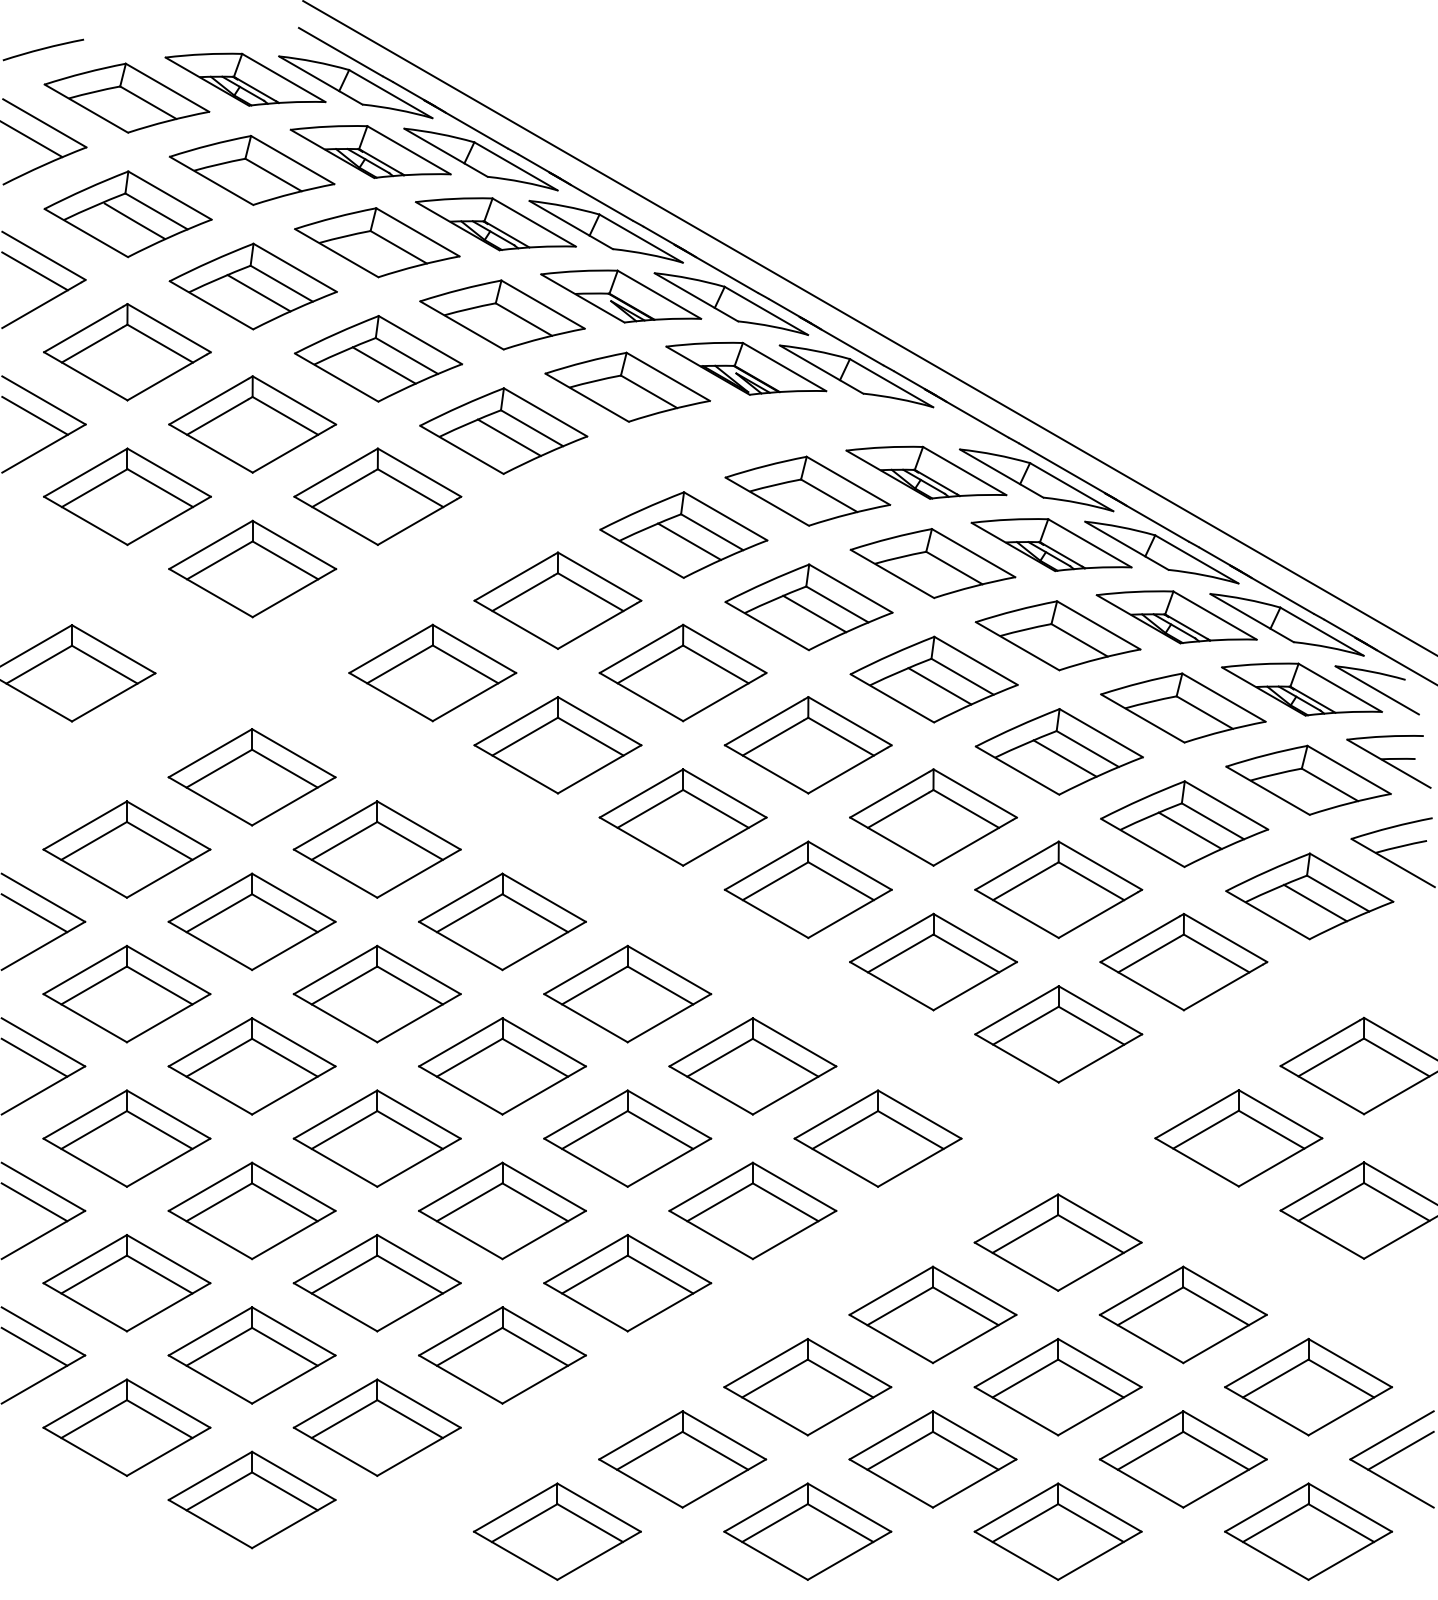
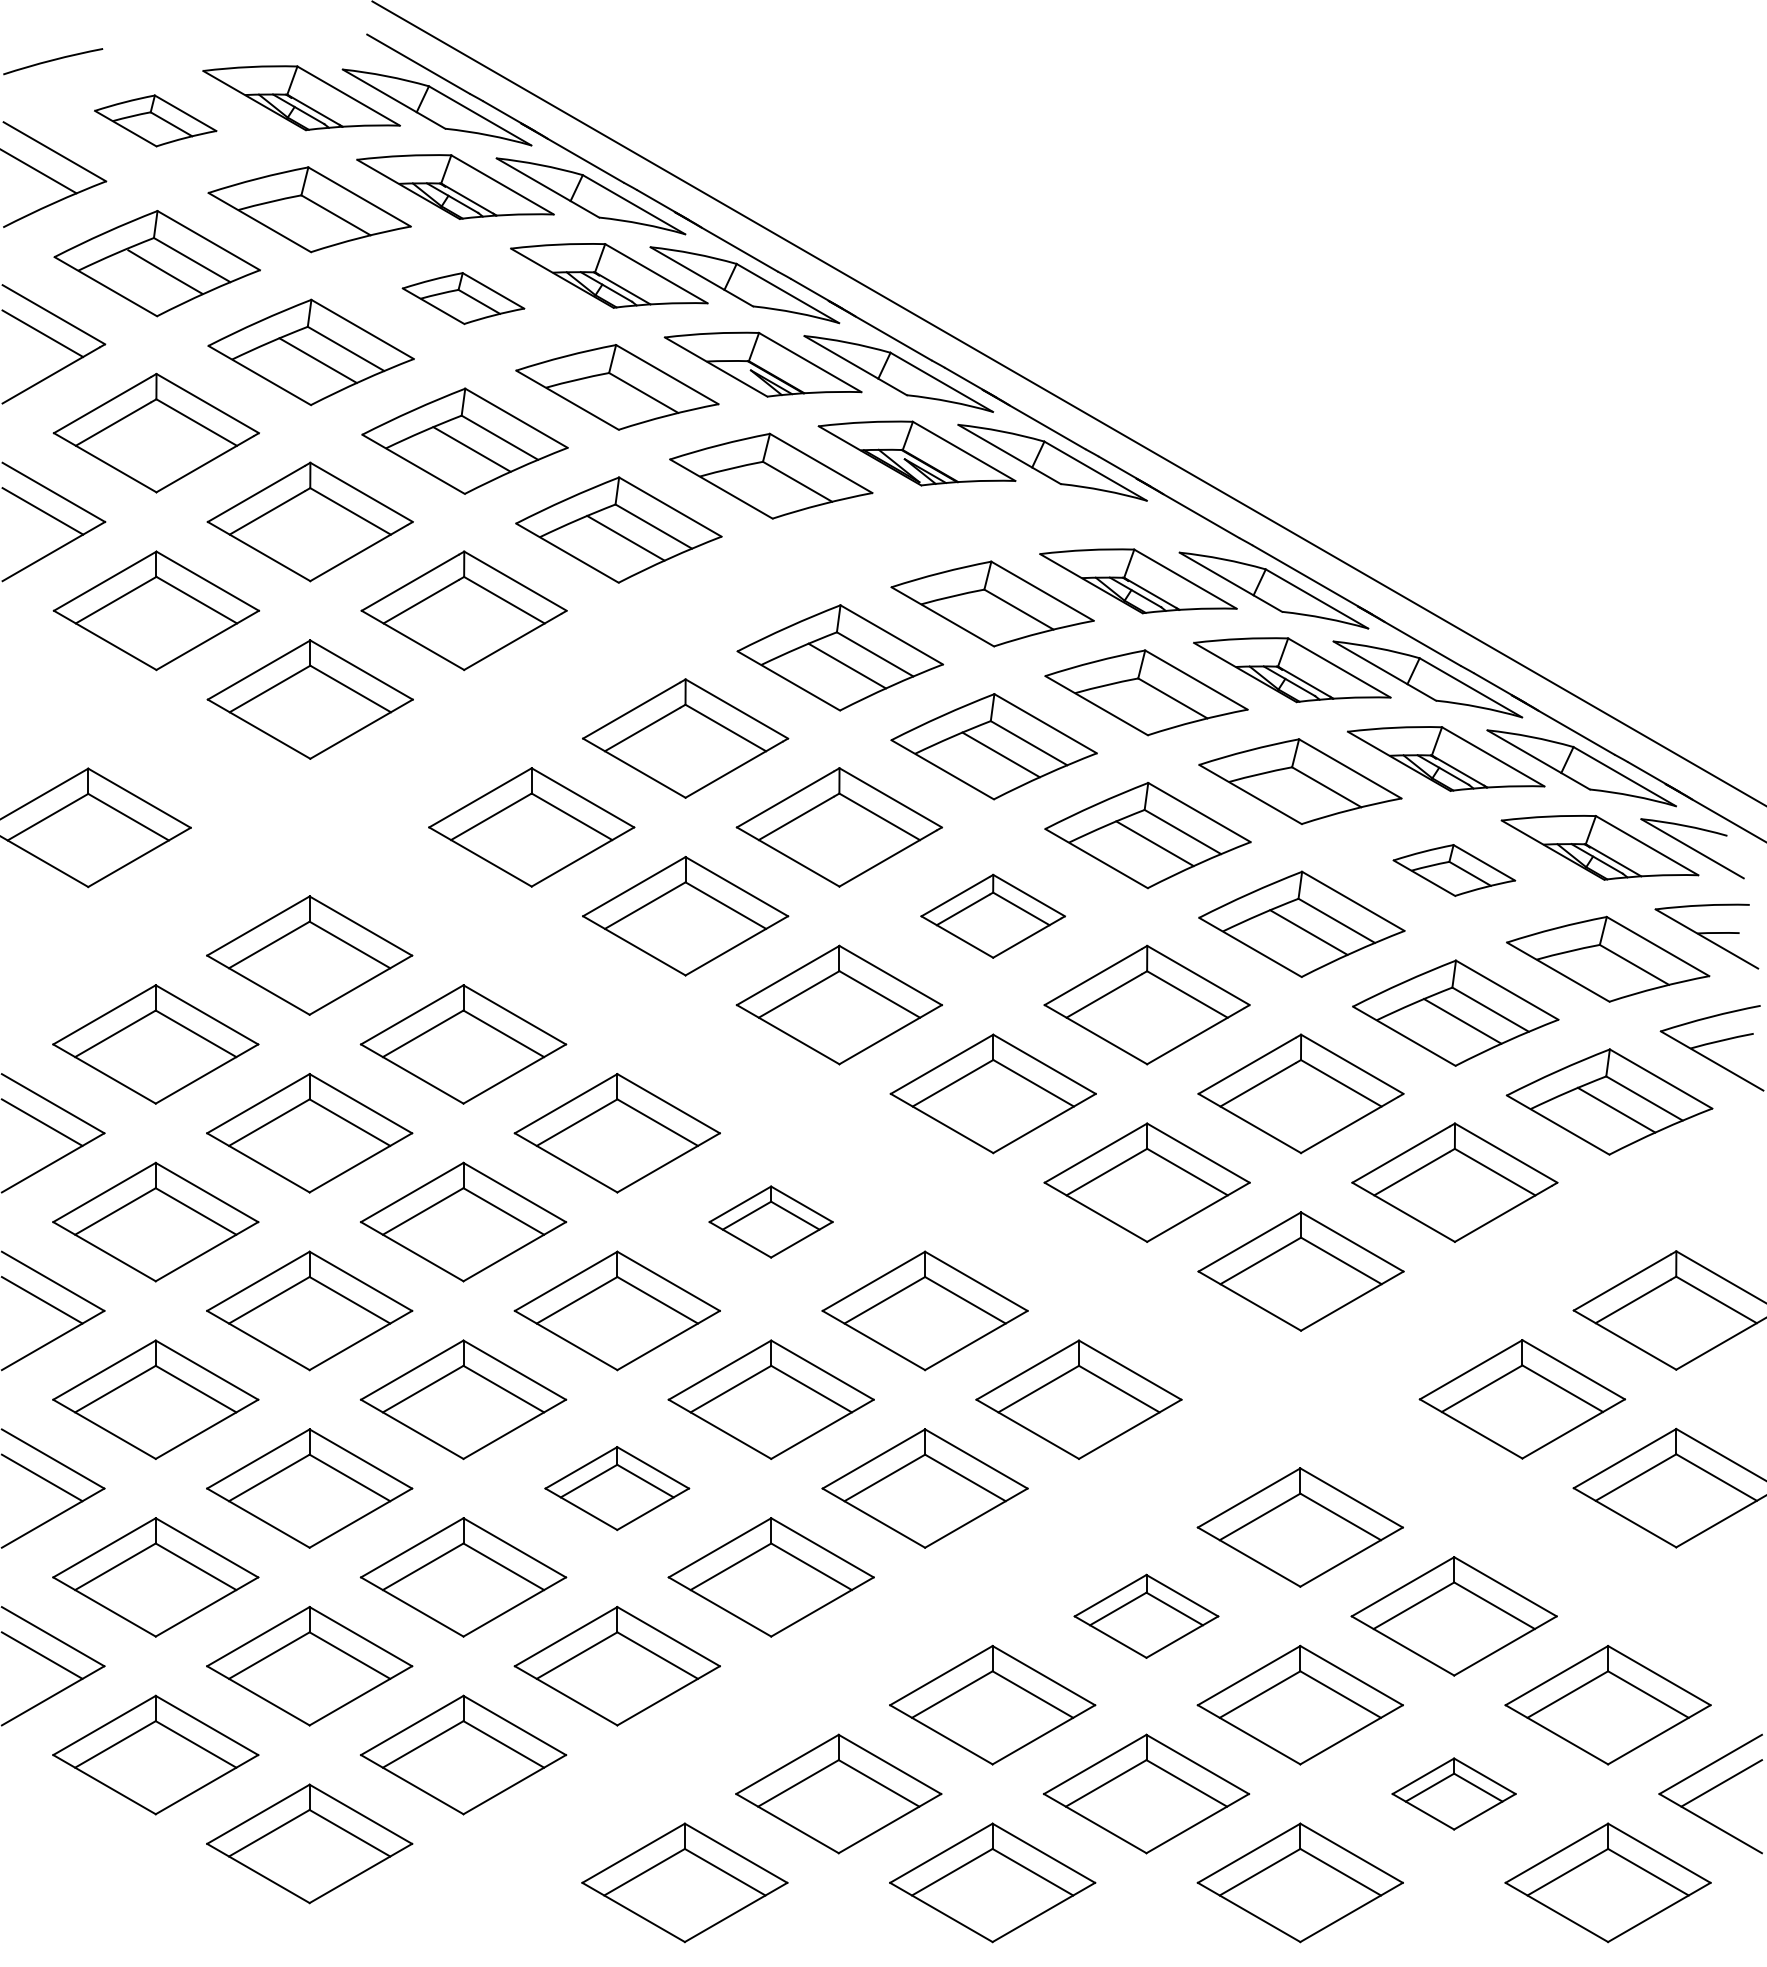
part: (126, 97) -> (155, 120), size x0.6
part: (377, 242) -> (463, 298), size x0.6
part: (1183, 708) -> (1454, 870), size x0.6
part: (807, 745) -> (992, 916), size x0.7
part: (627, 993) -> (770, 1221), size x0.6
part: (501, 1210) -> (616, 1488), size x0.7
part: (932, 1315) -> (1146, 1616), size x0.7
part: (1182, 1459) -> (1453, 1793), size x0.6

